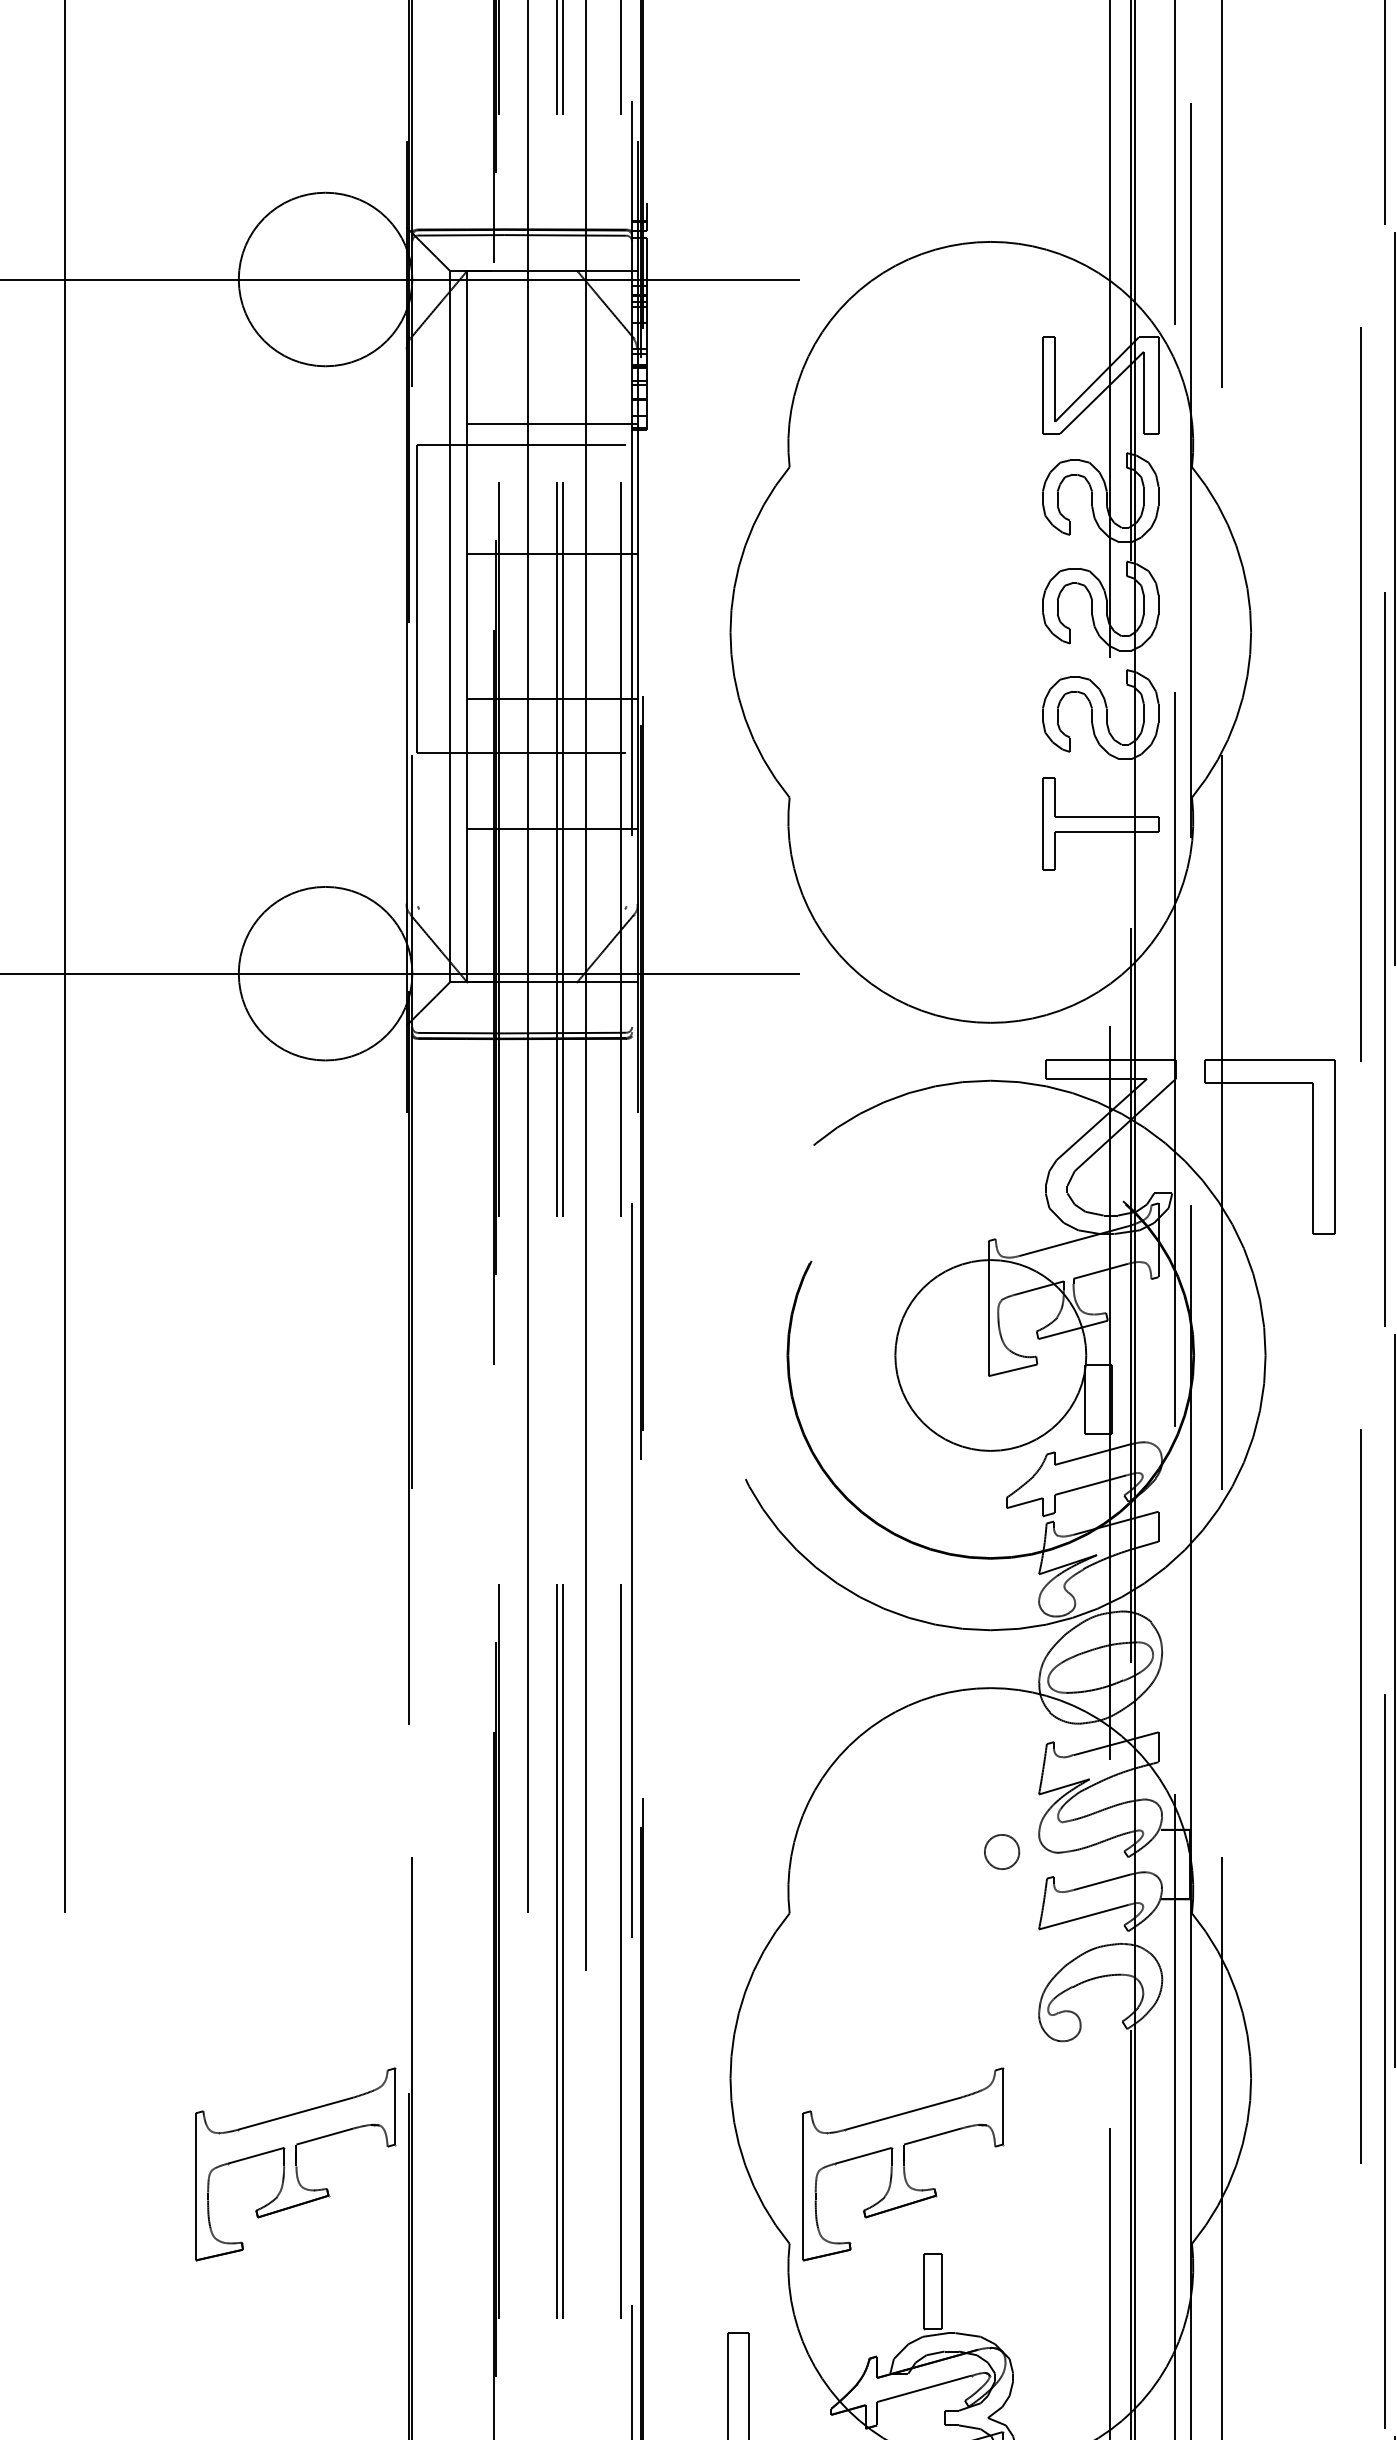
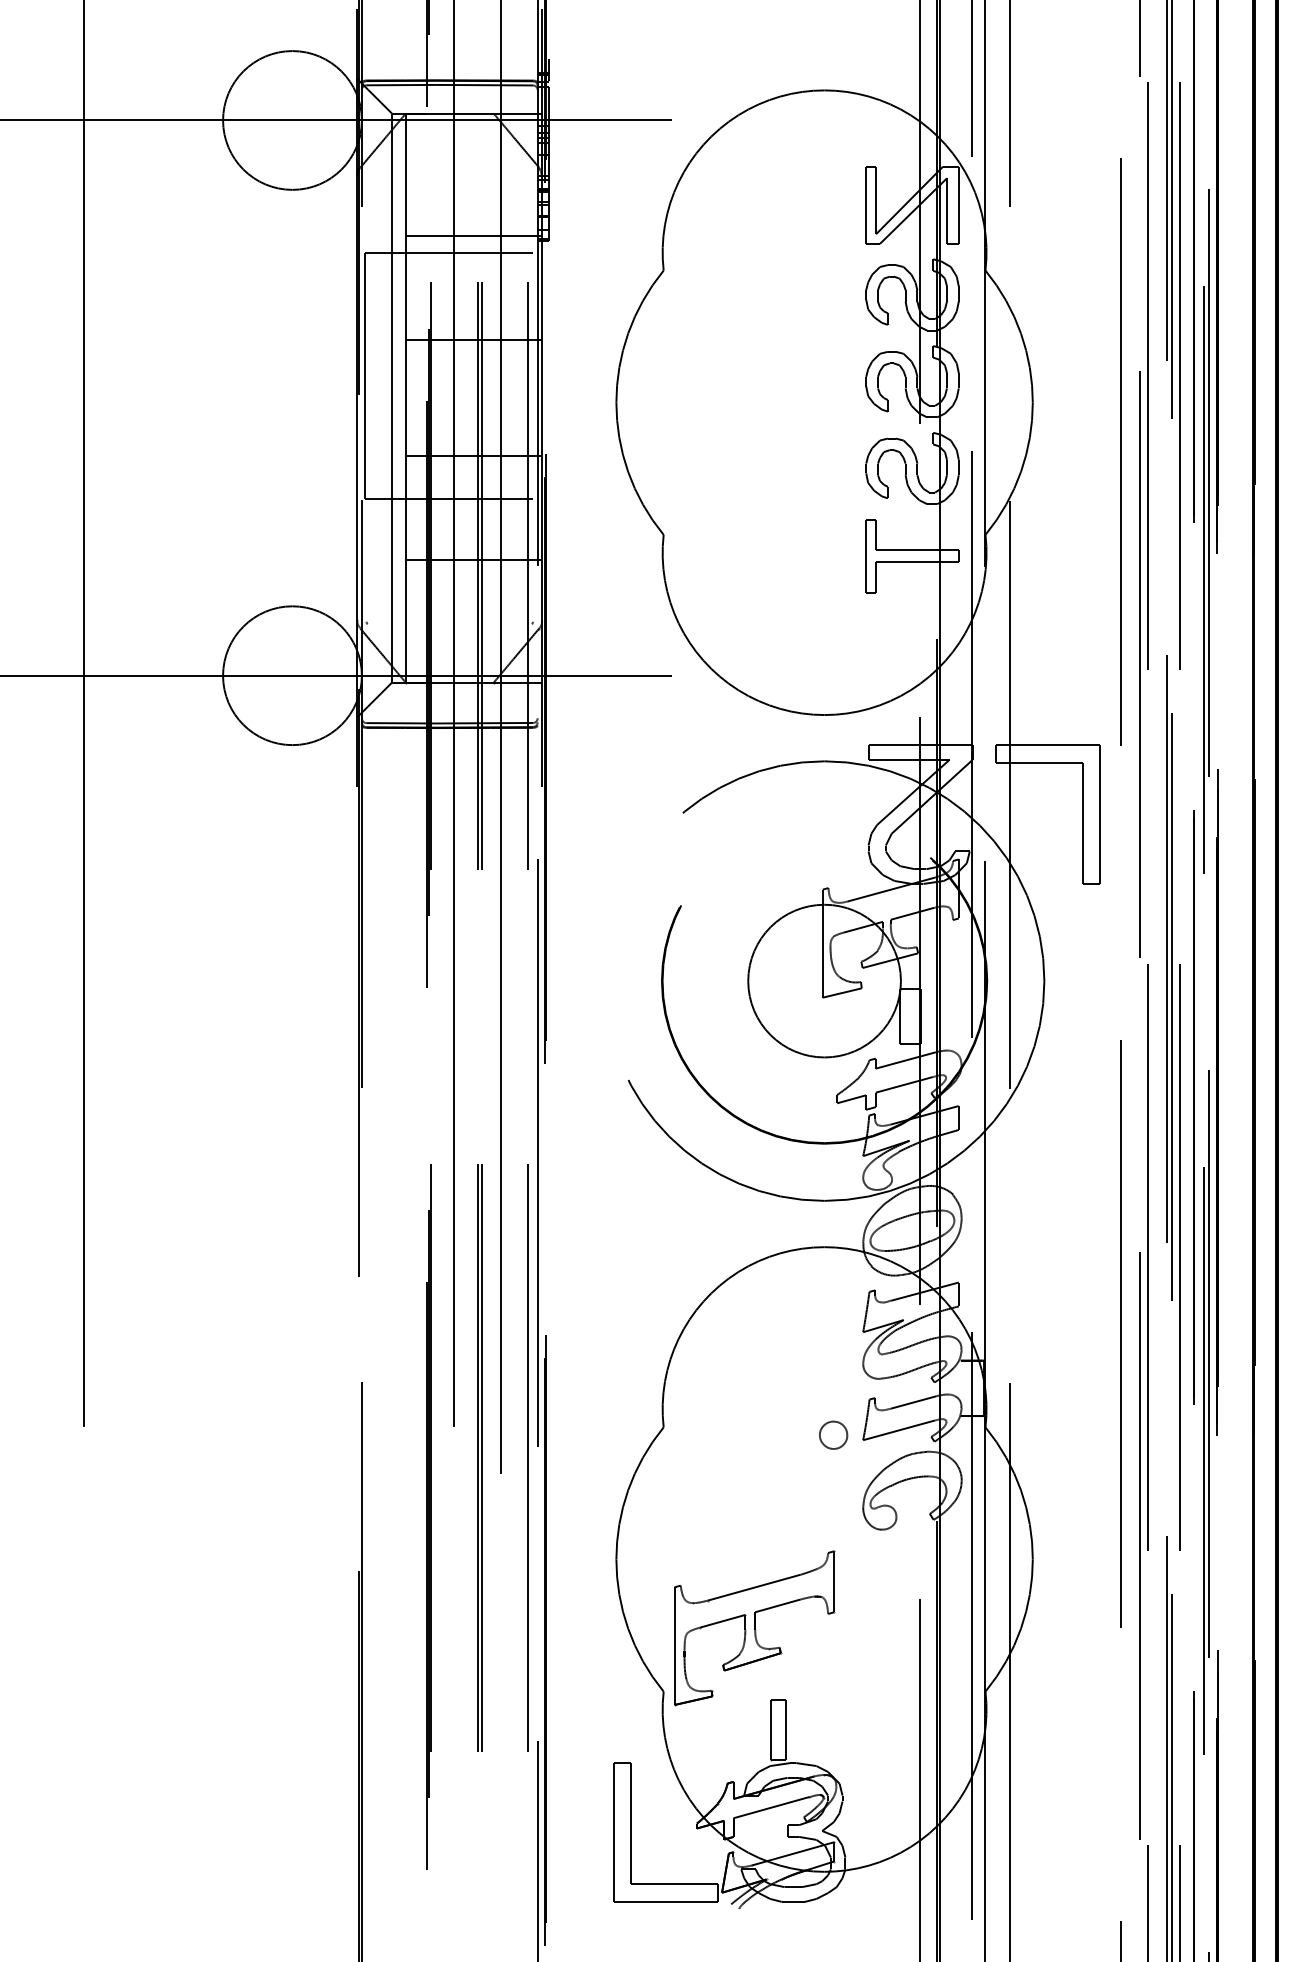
part: (1001, 1851) -> (833, 1434), moved
part: (295, 2164) -> (268, 1628), removed

